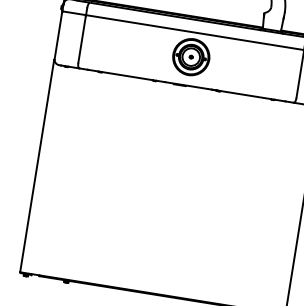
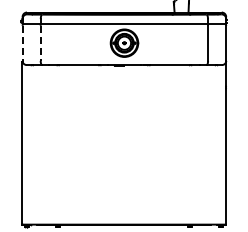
line: (58, 36) -> (22, 43), solid -> dashed
line: (81, 39) -> (40, 43), solid -> dashed

